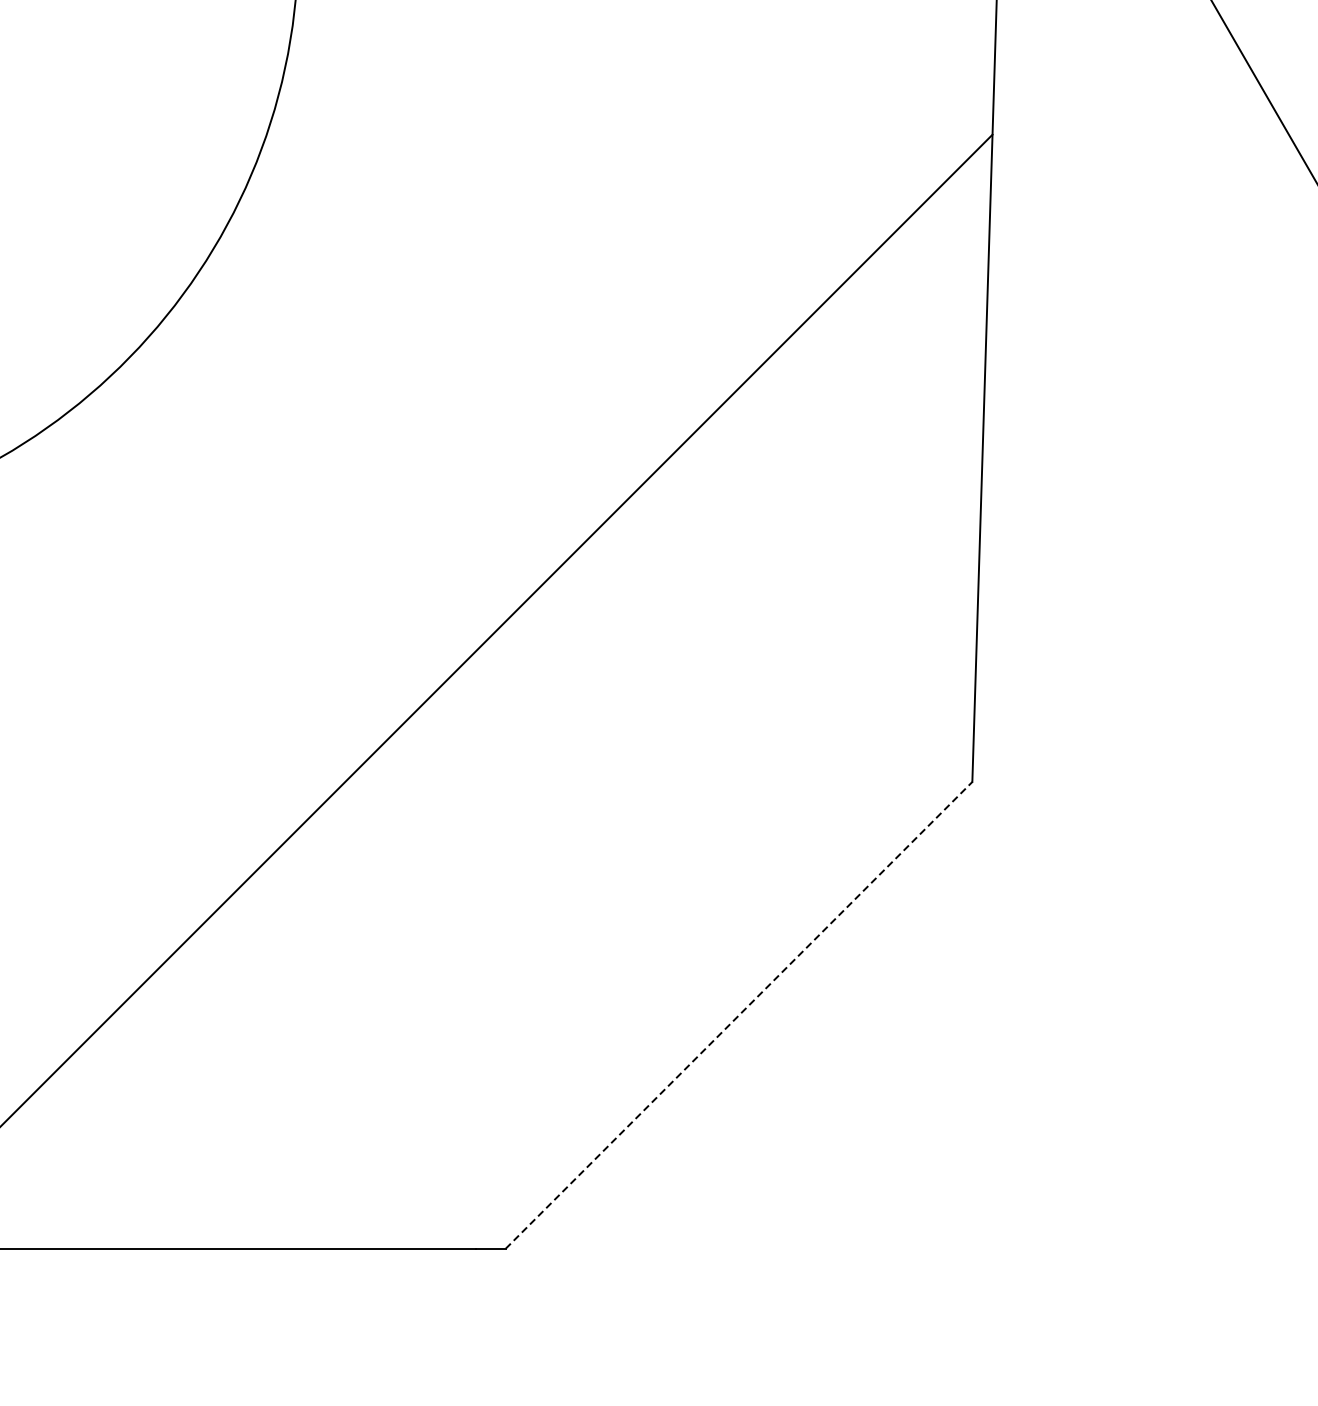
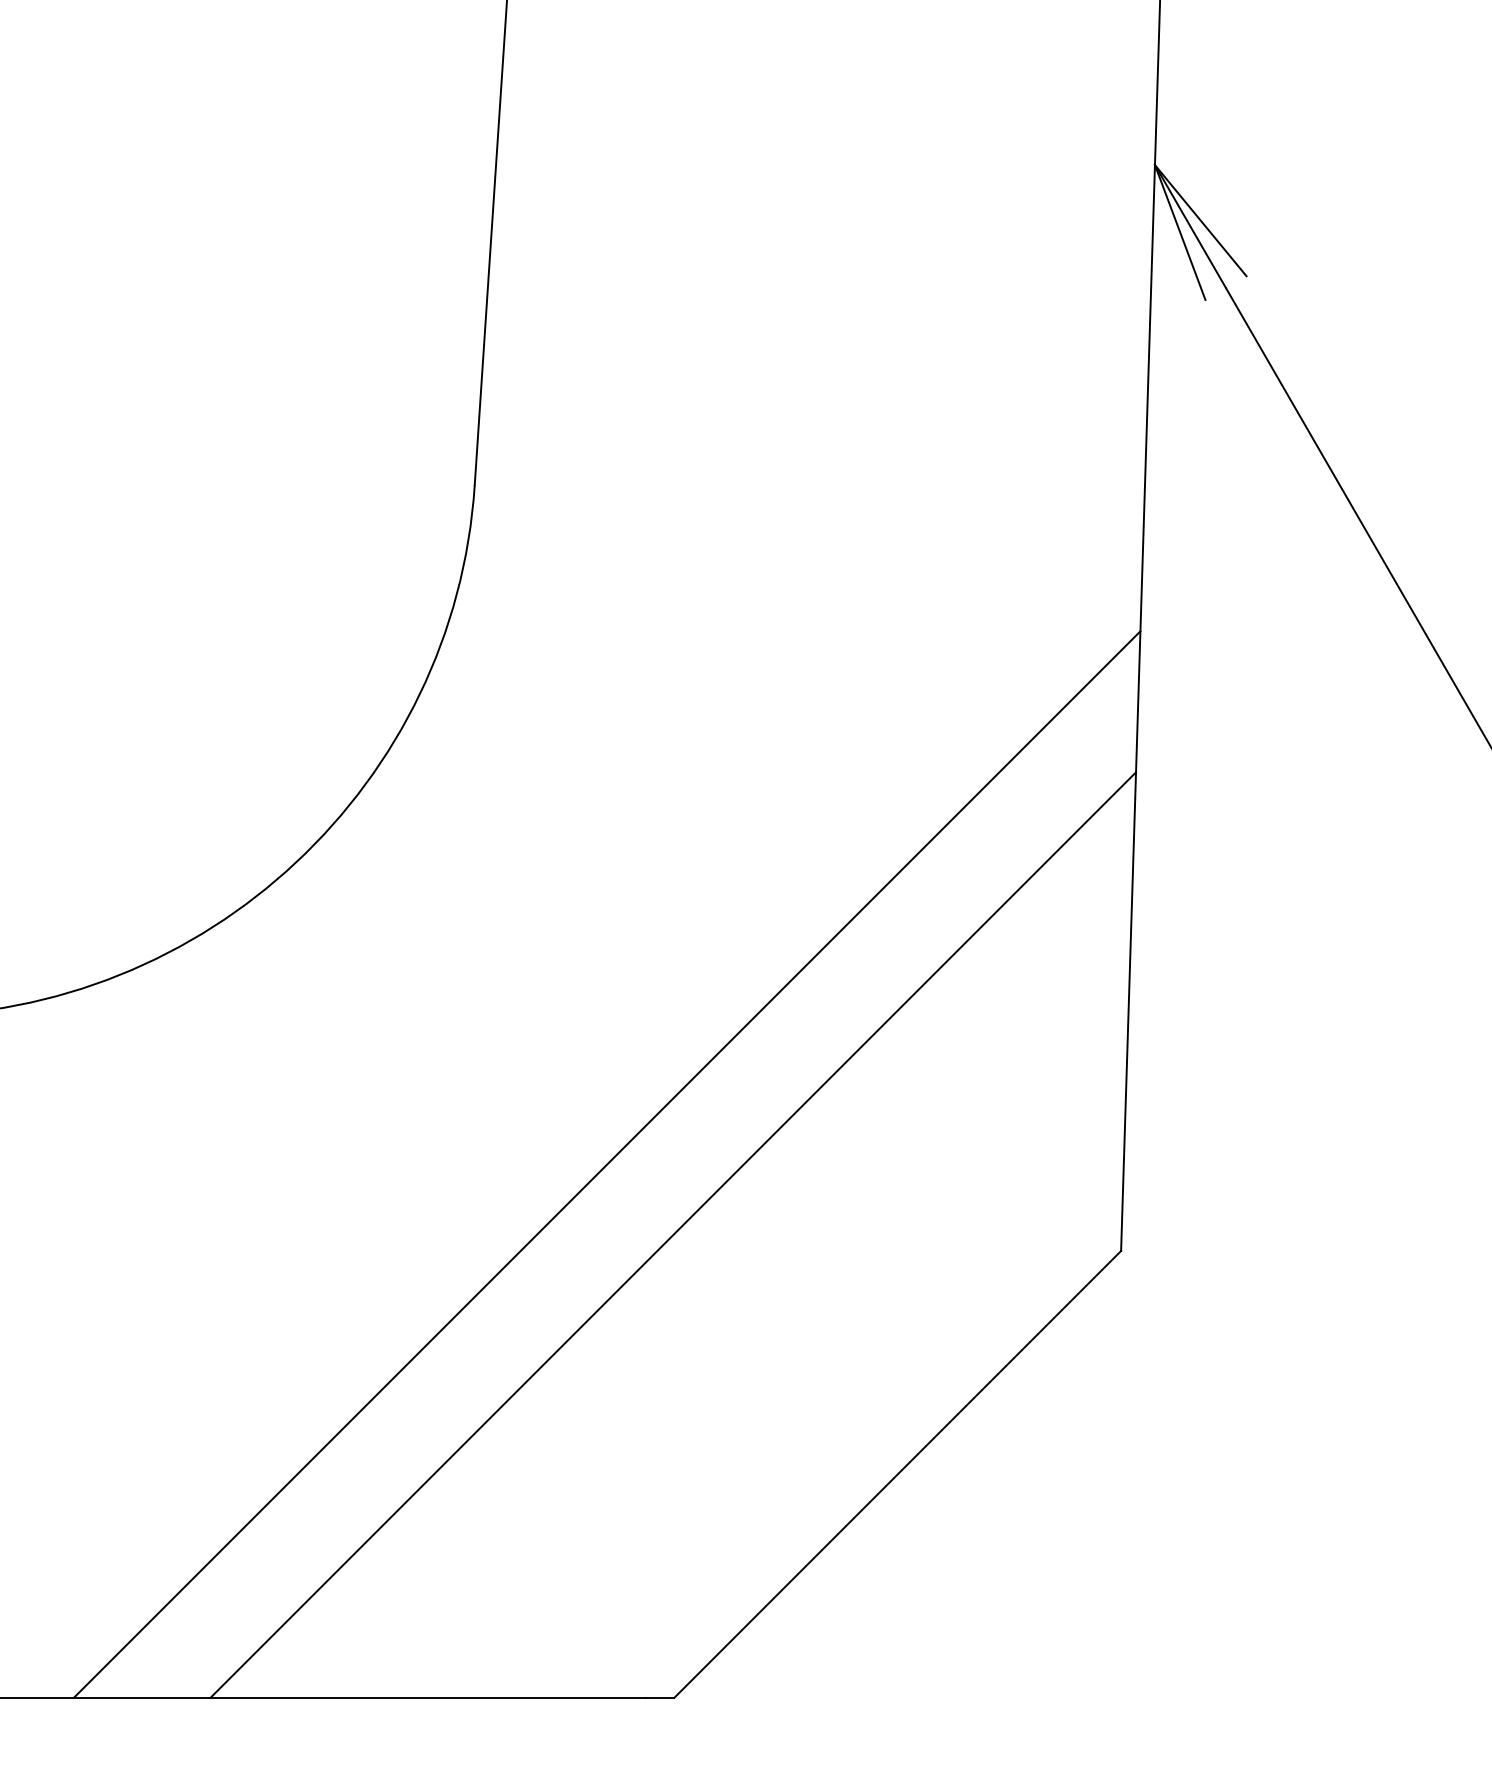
line: (504, 764) -> (673, 1234), added
line: (738, 1015) -> (897, 1474), dashed -> solid

